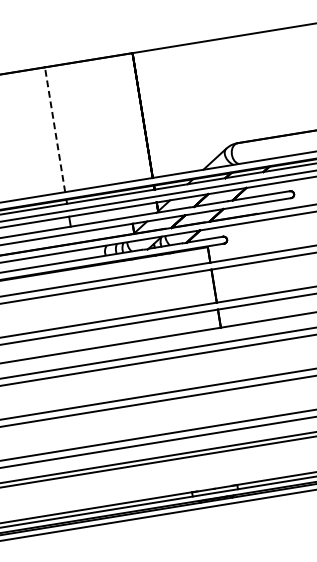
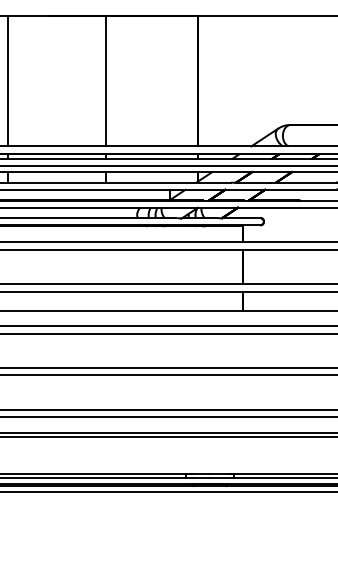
line: (55, 129) -> (106, 80), dashed -> solid

